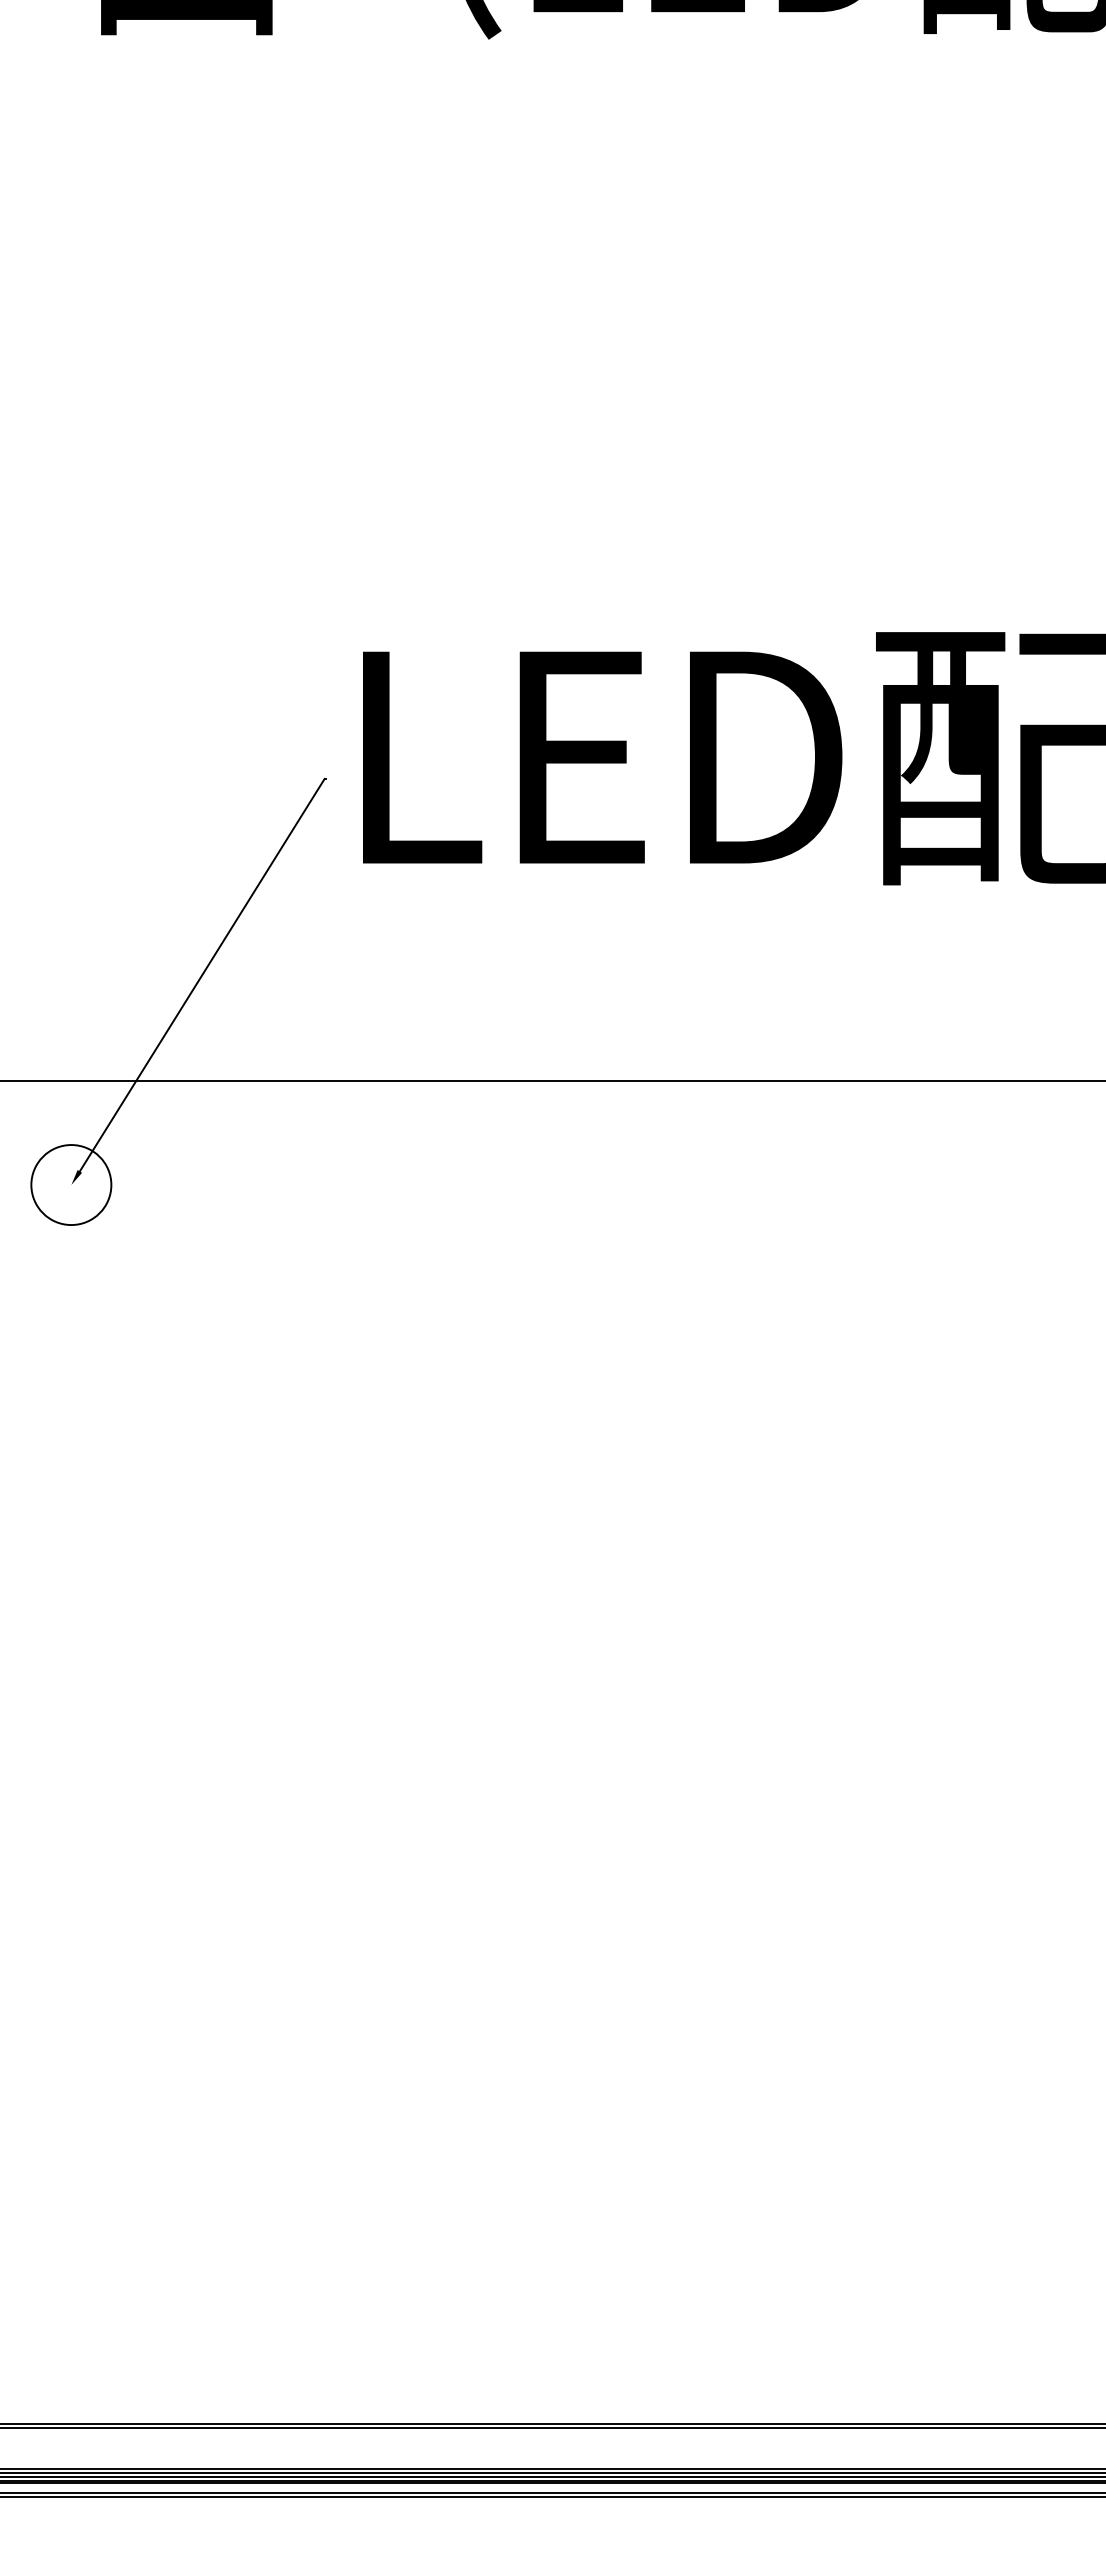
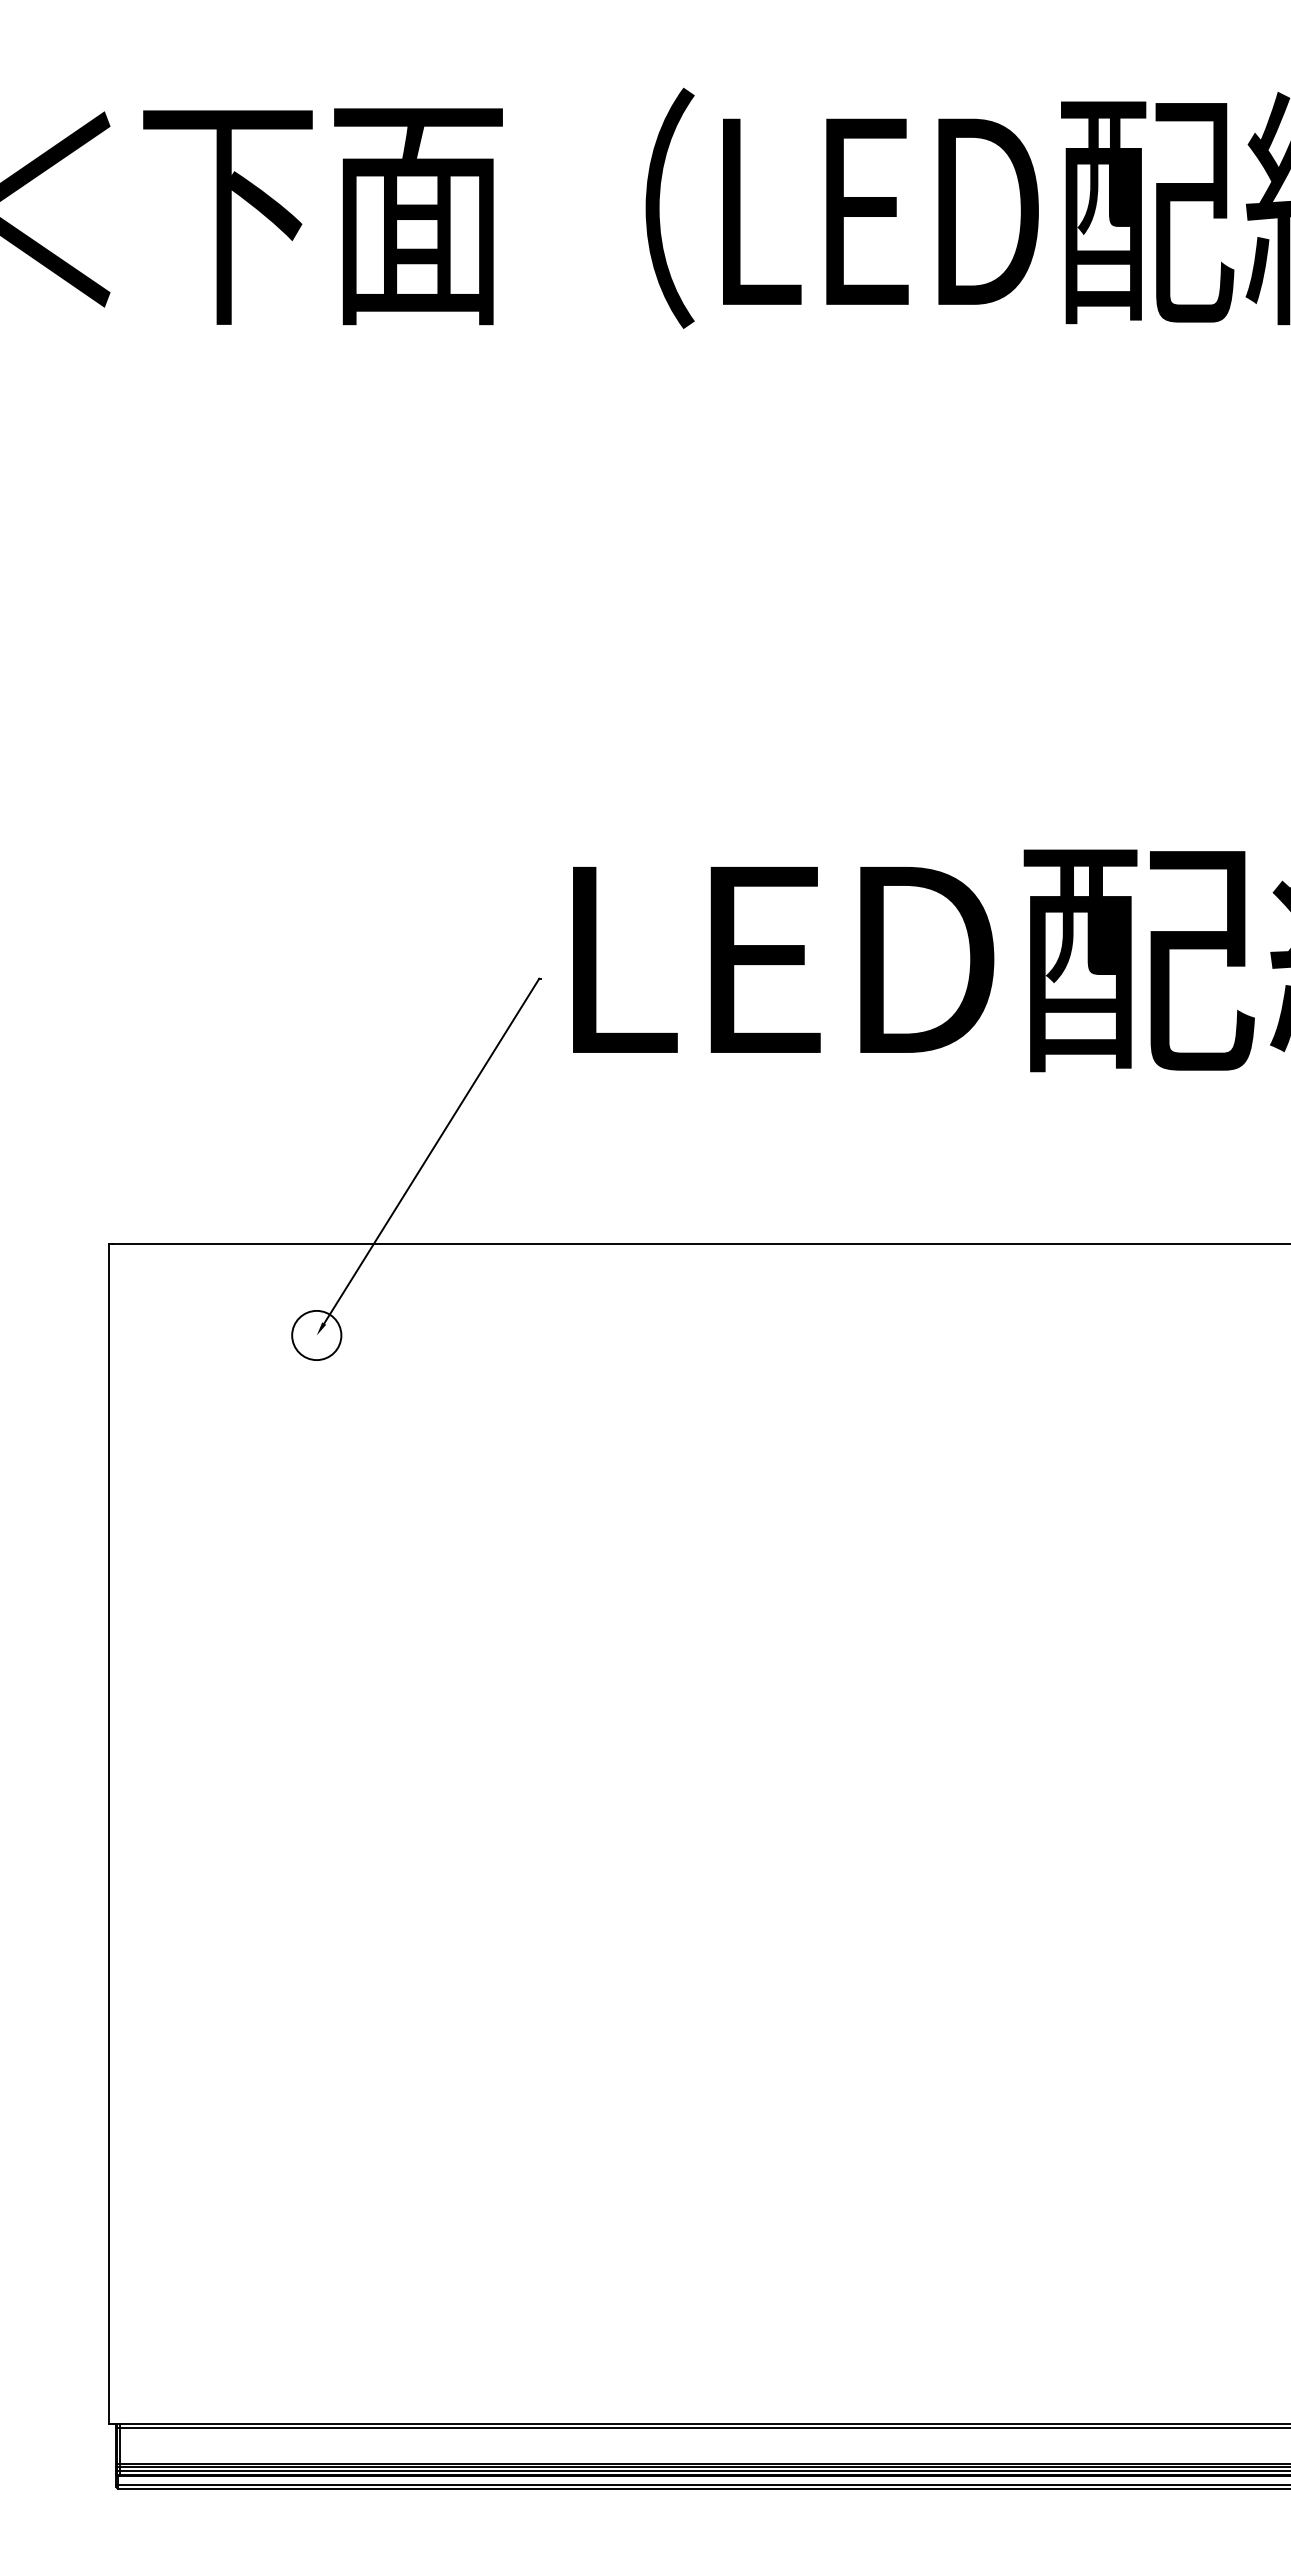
circle: (71, 1185) -> (316, 1335), size x0.7

